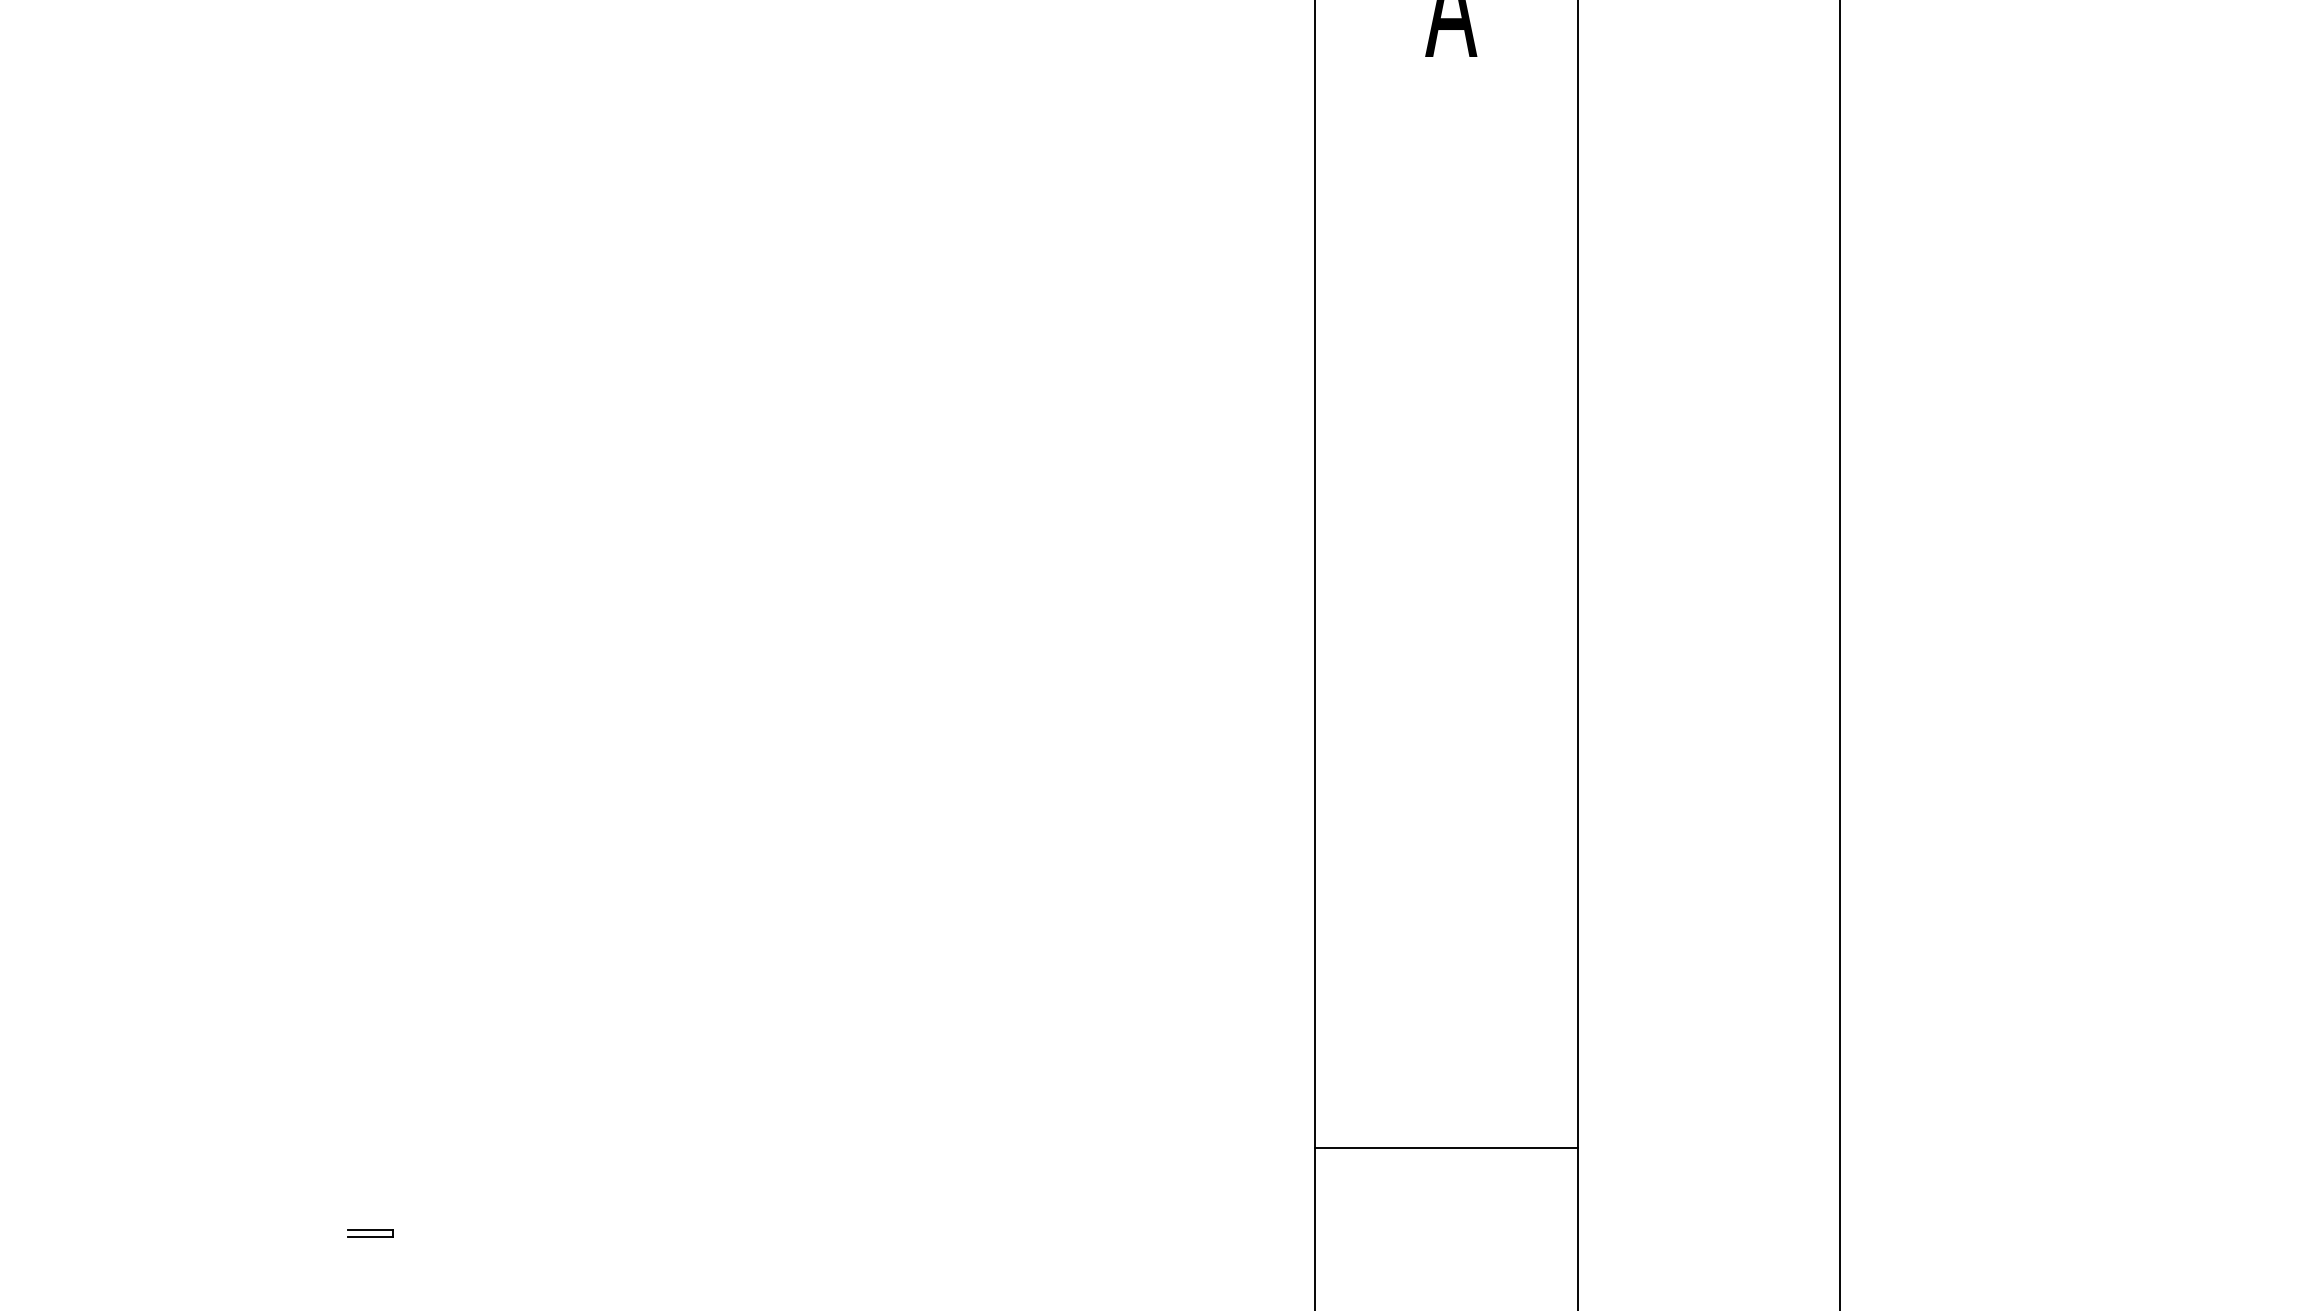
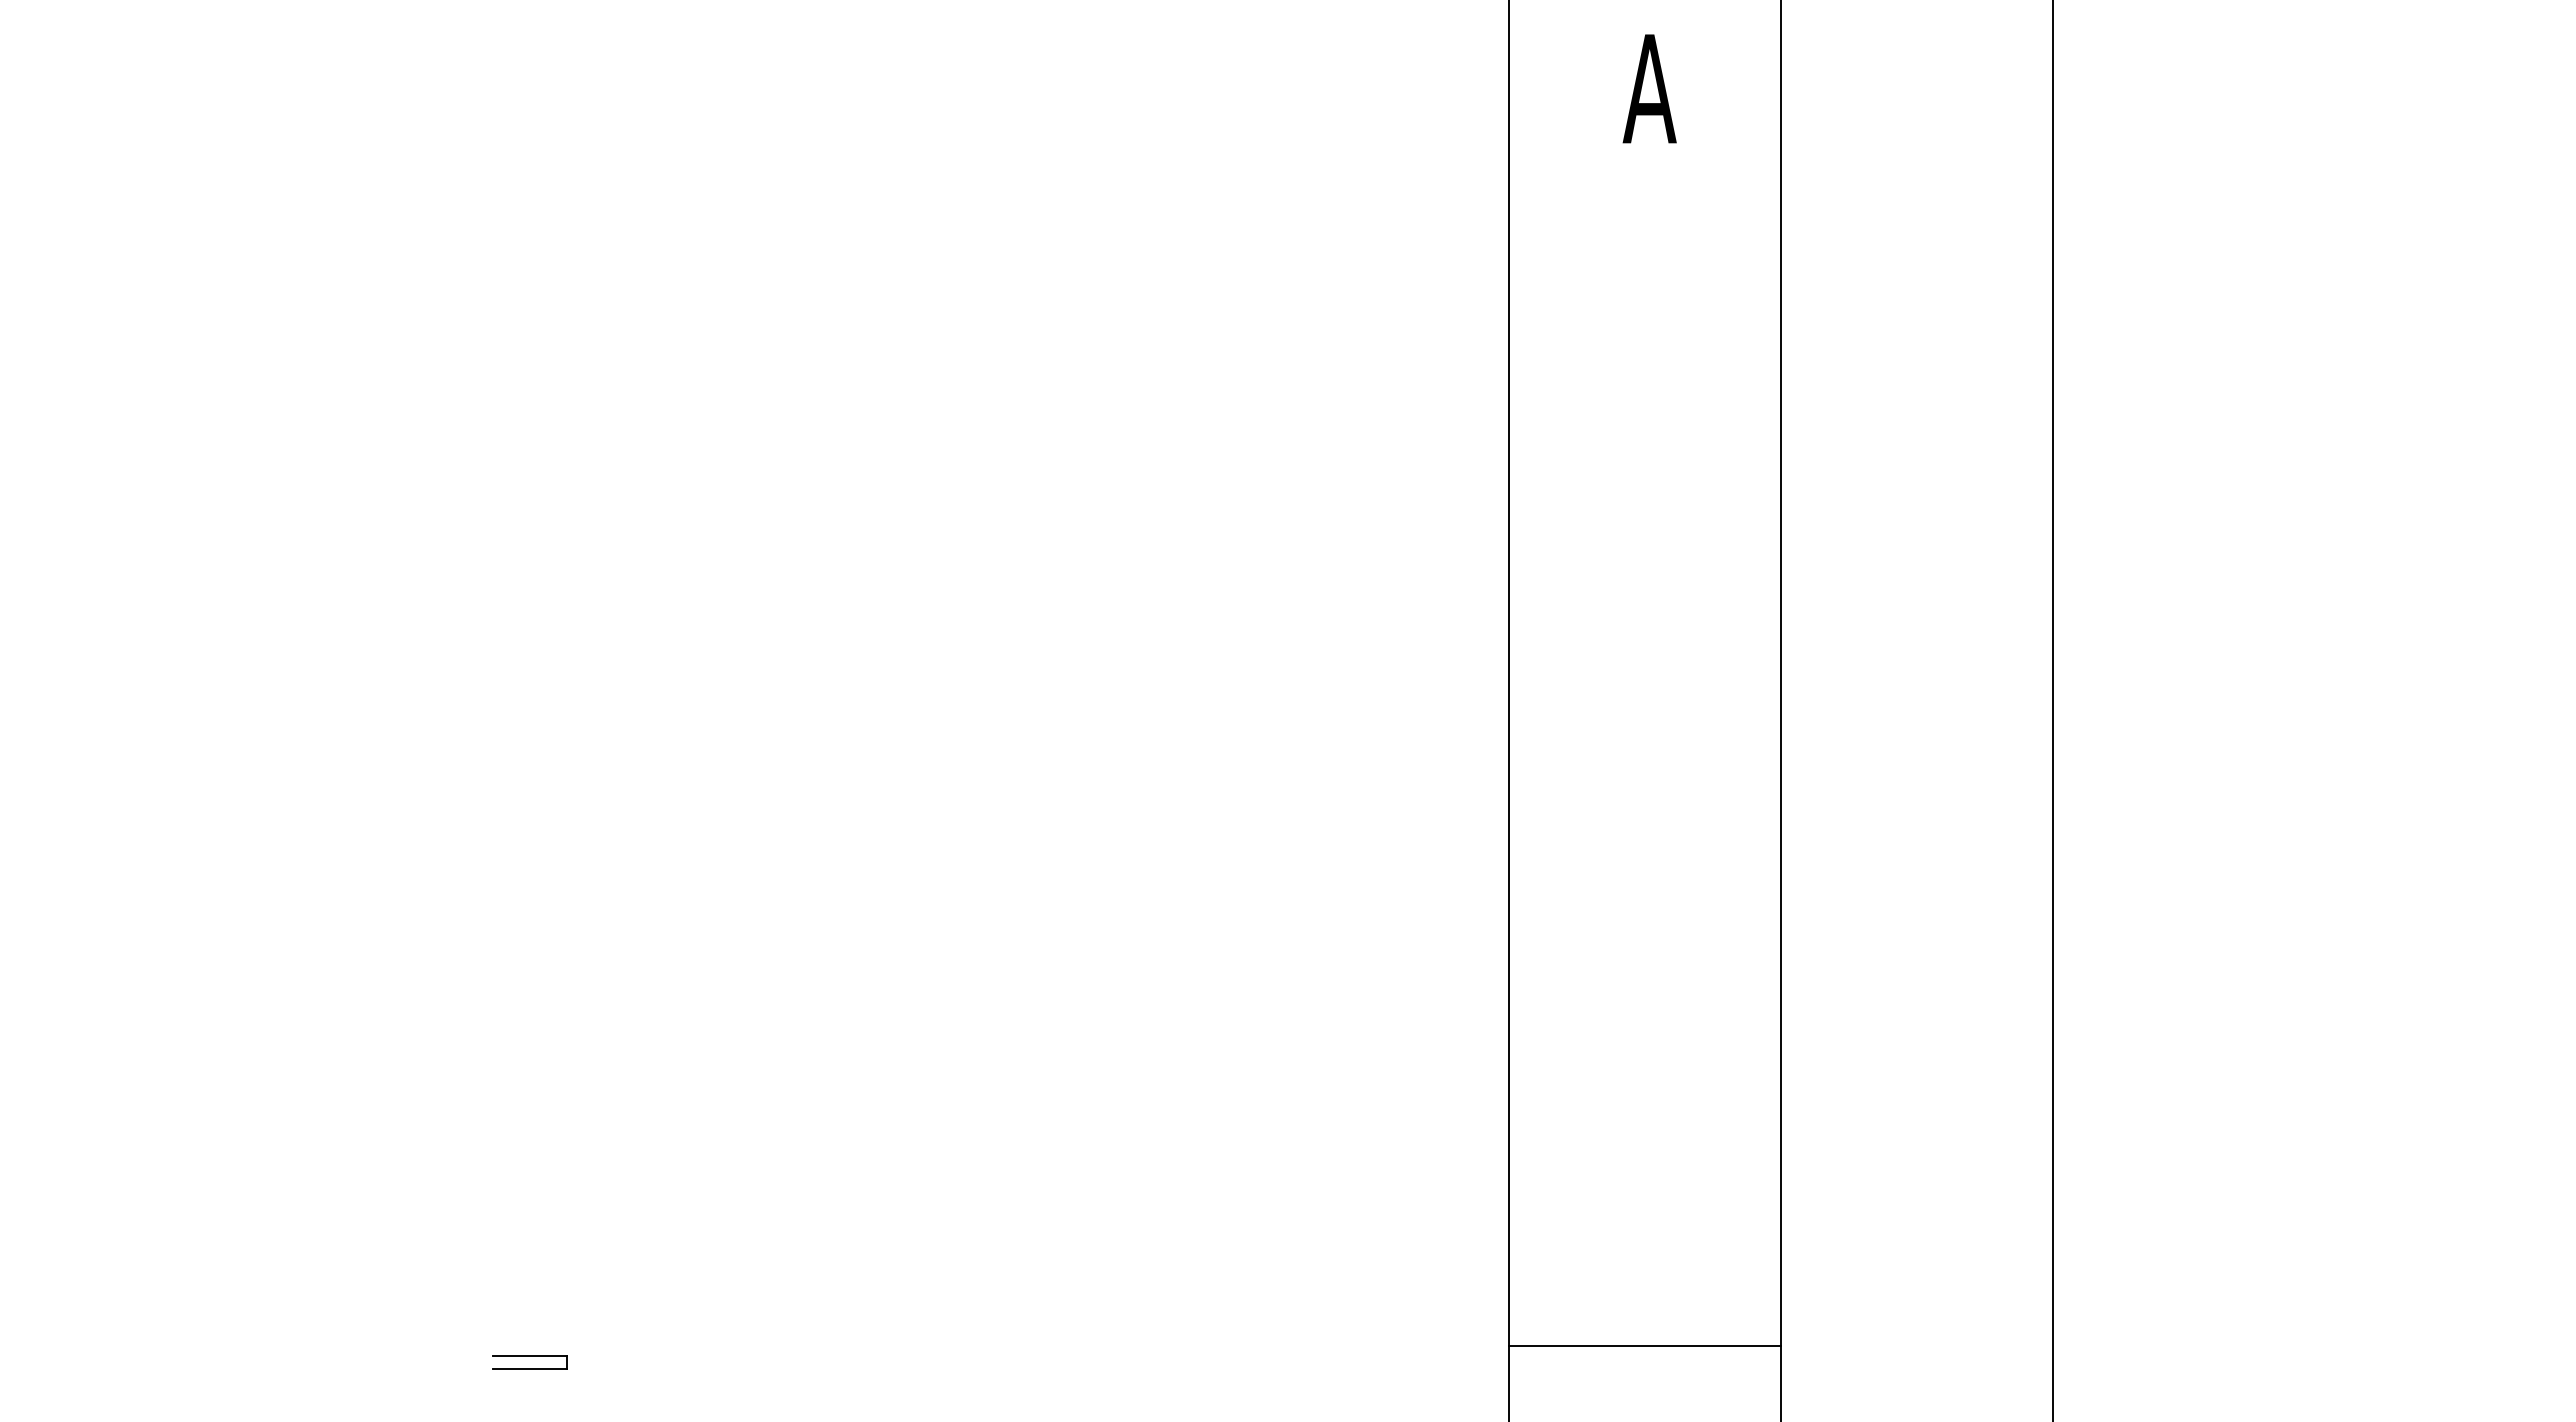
line: (1446, 1147) -> (1644, 1345), moved
part: (370, 1233) -> (529, 1362), size x1.6

